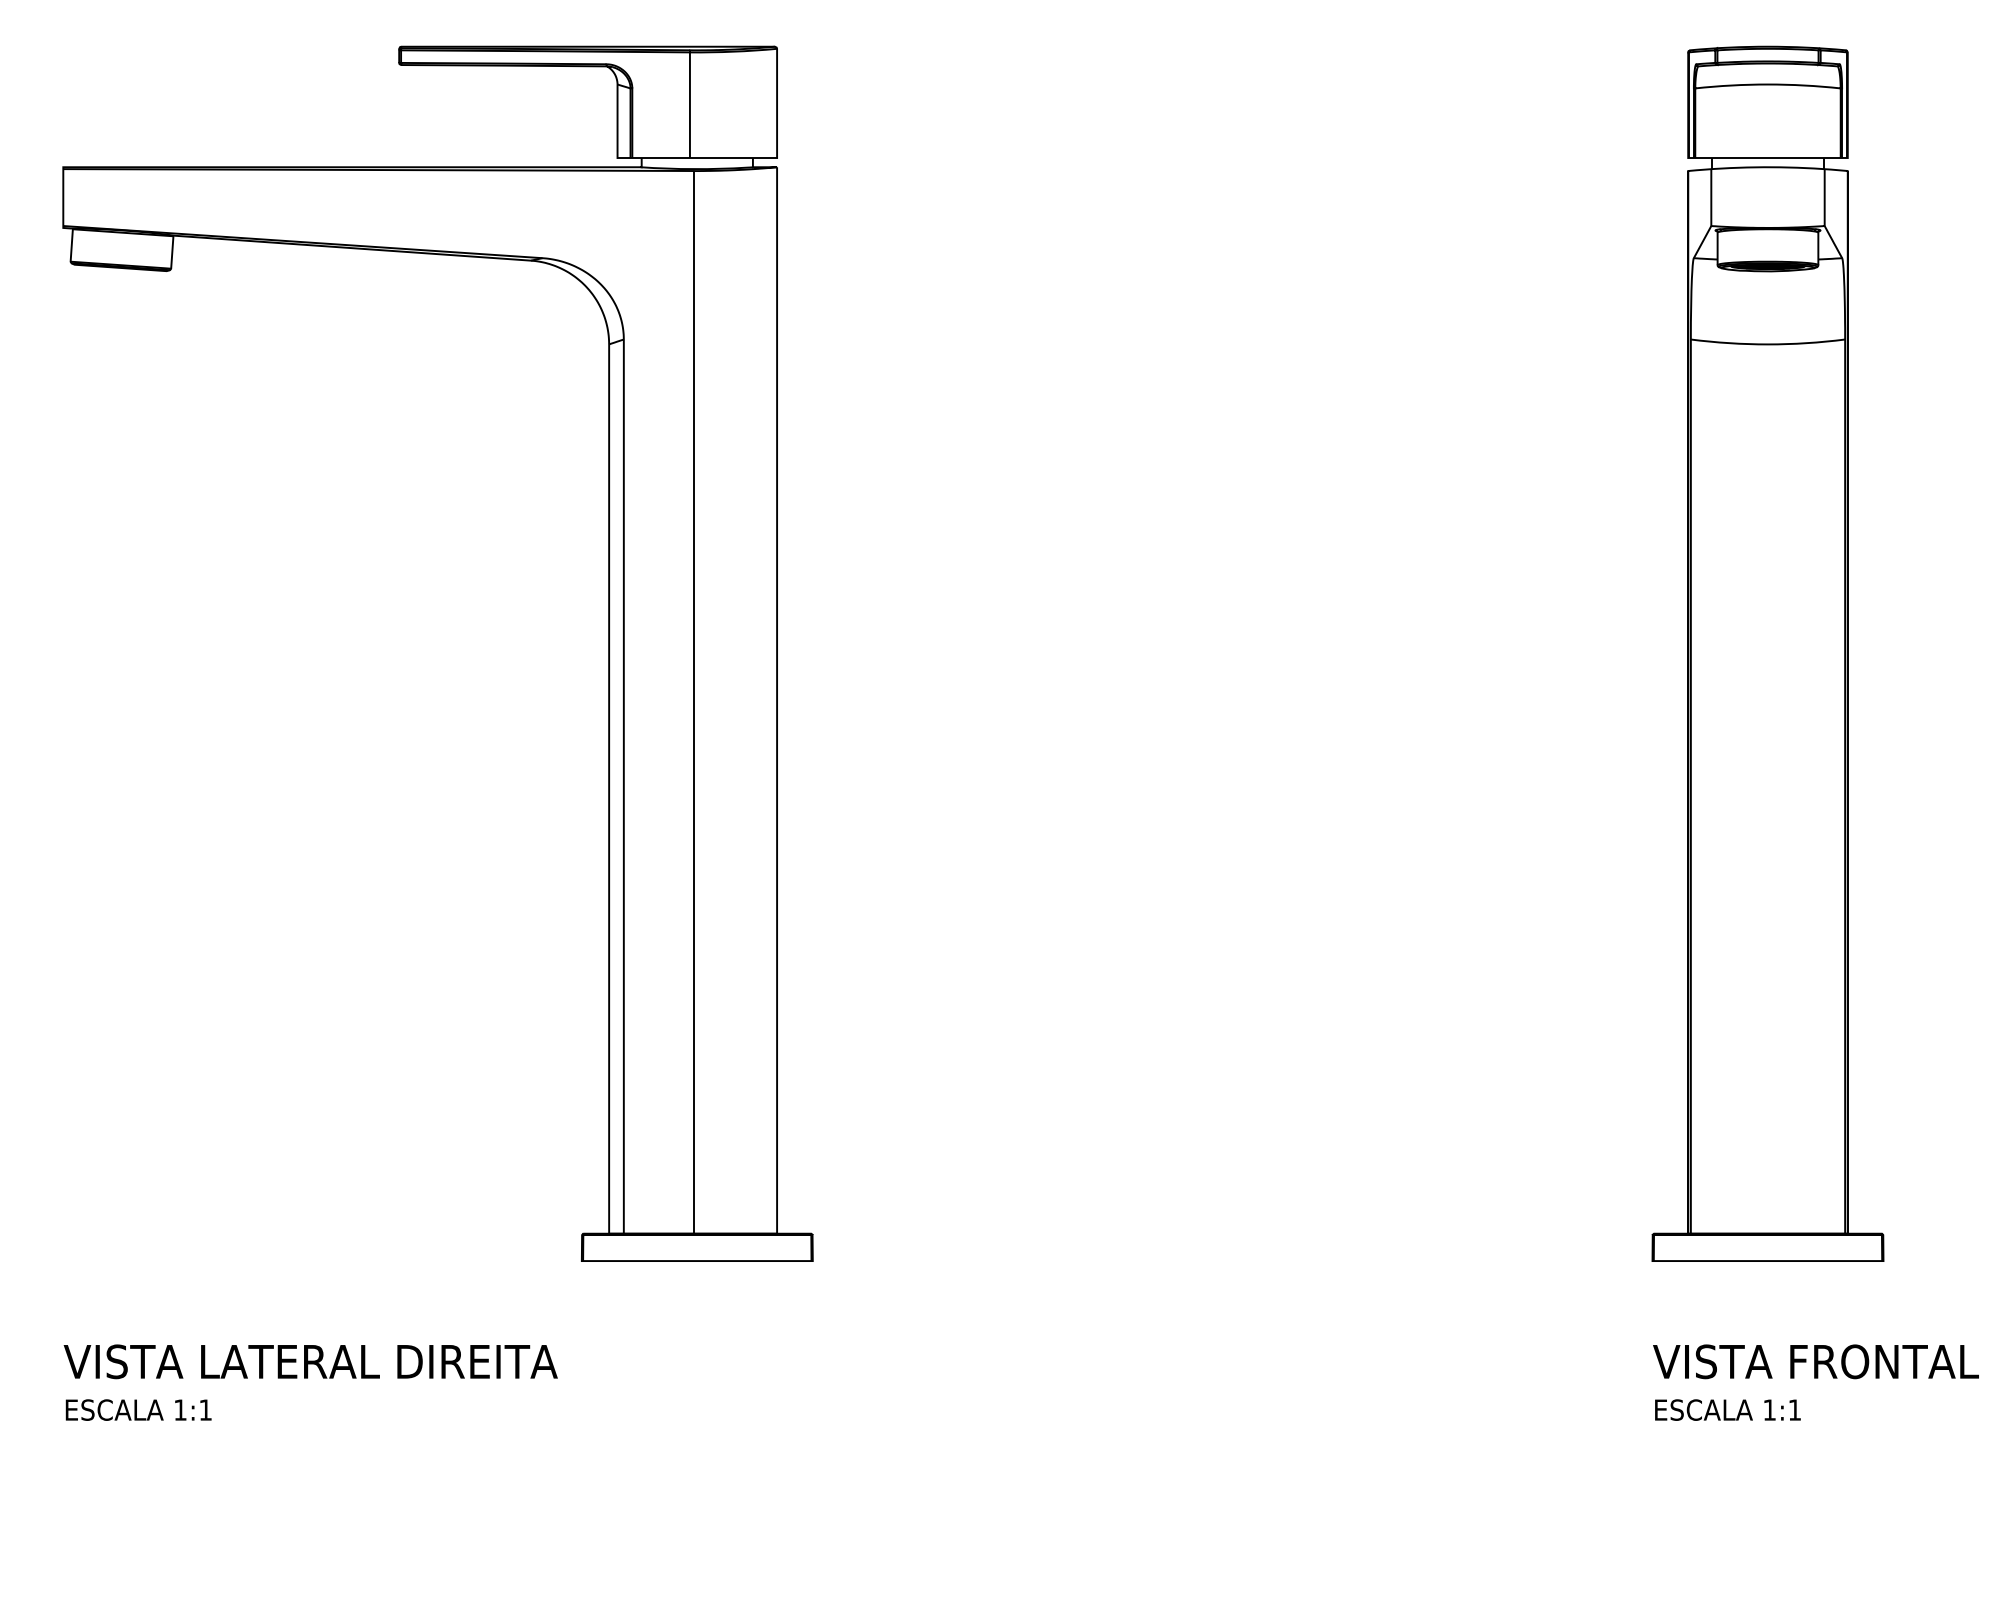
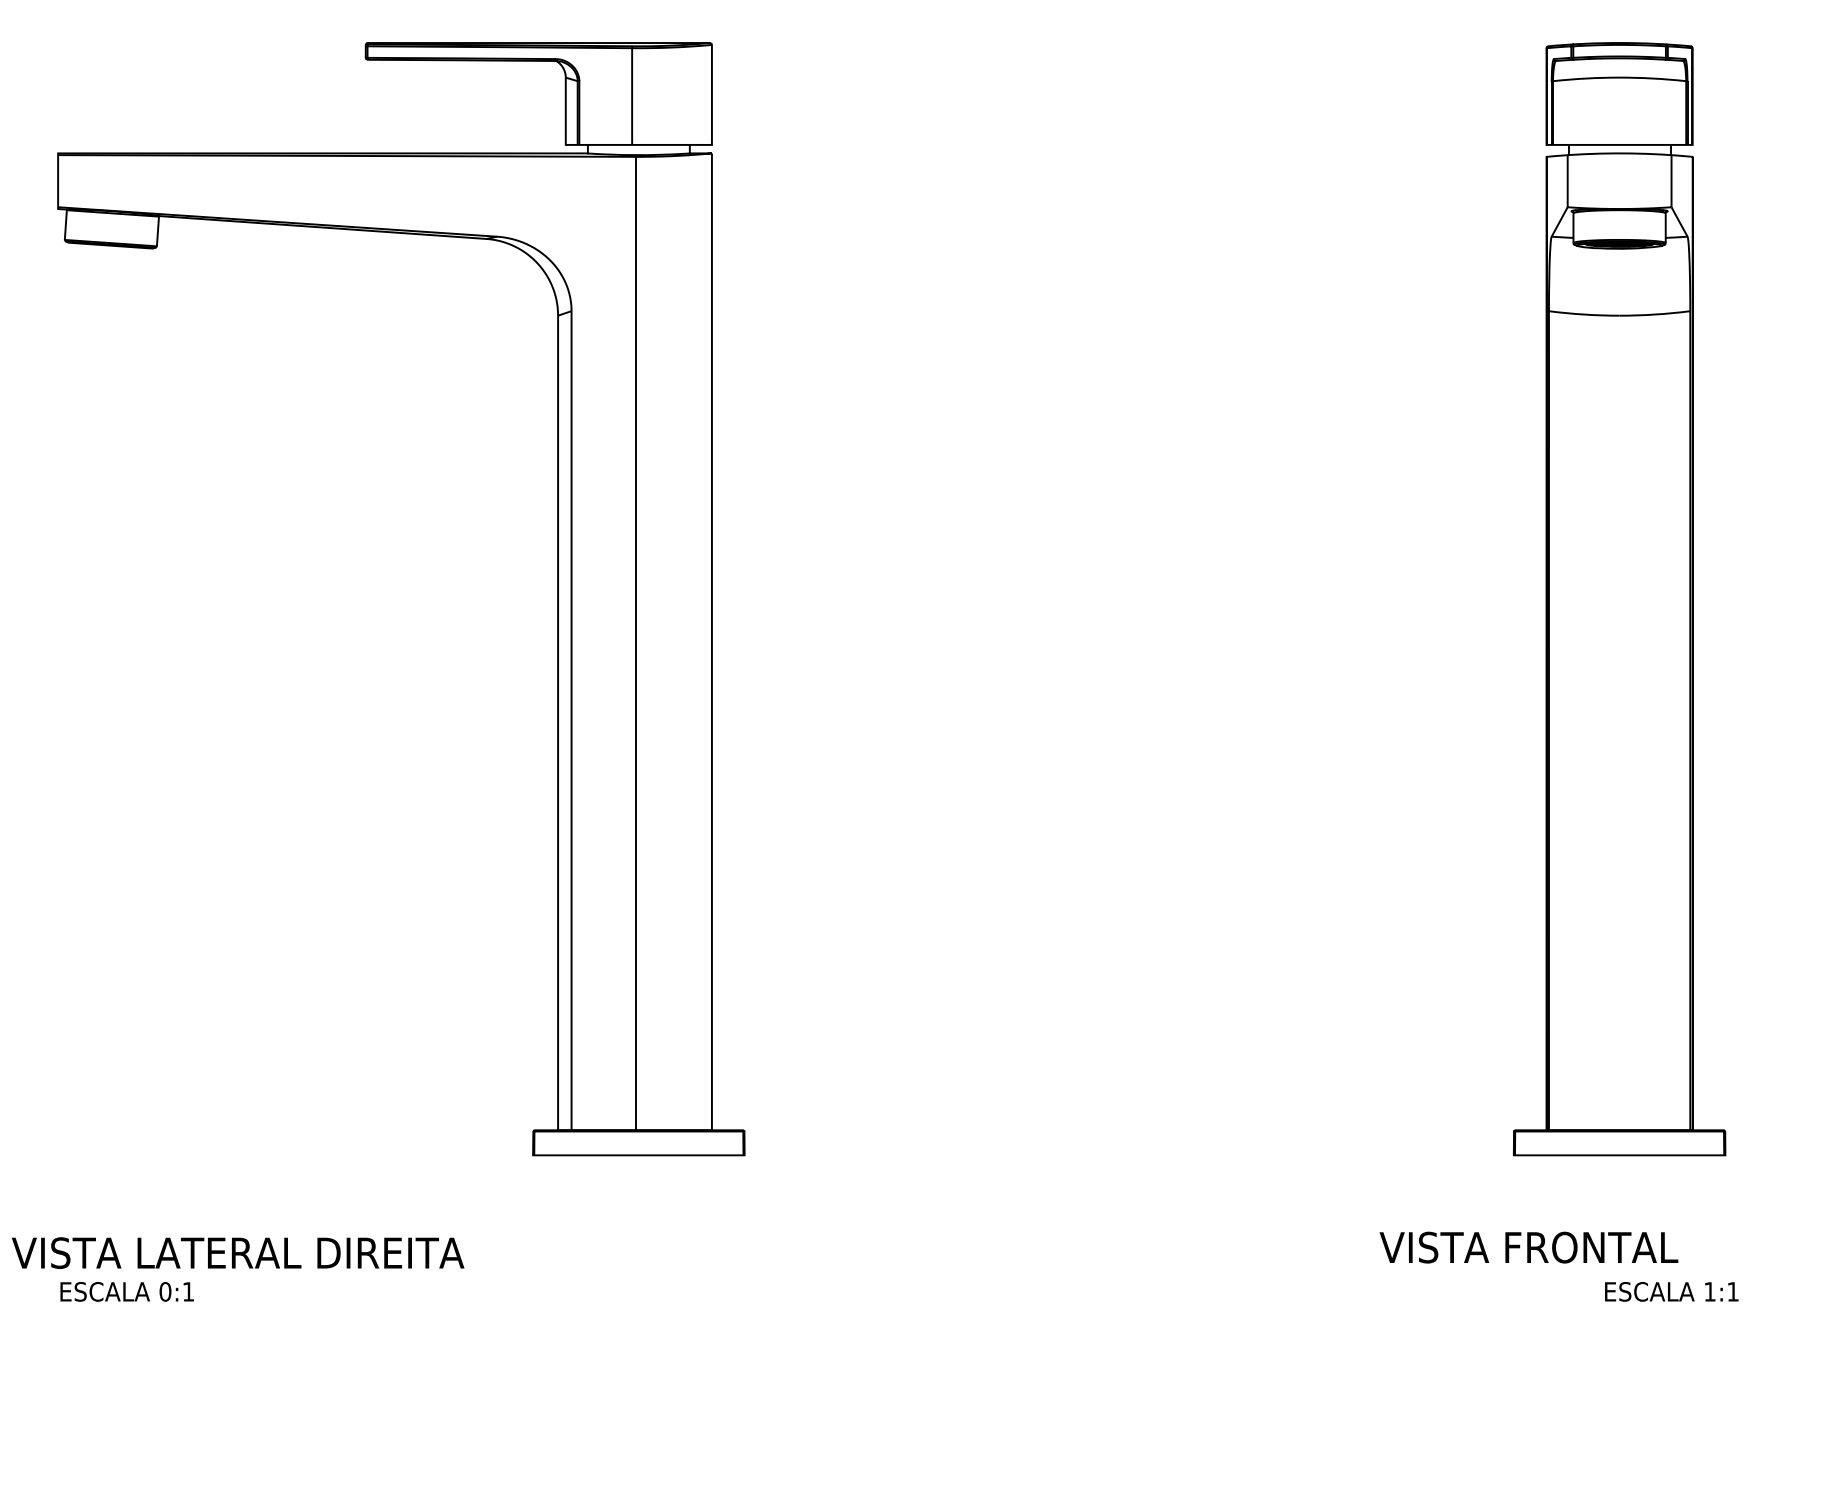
text: (310, 1361) -> (237, 1252), moved
text: (1815, 1361) -> (1528, 1247), moved
text: (180, 1409) -> (165, 1291), 1:1 -> 0:1
text: (1727, 1409) -> (1671, 1291), moved

